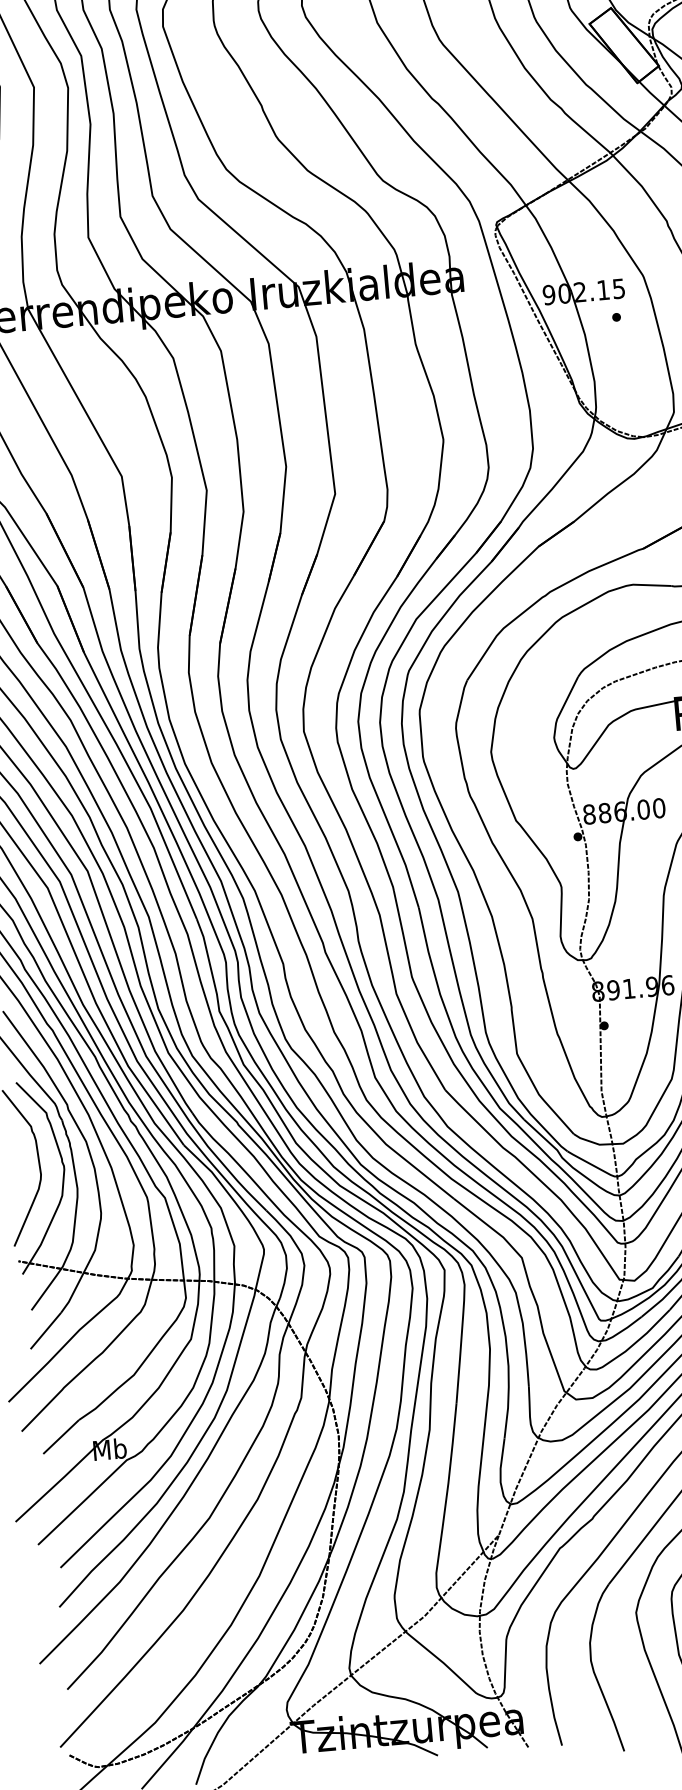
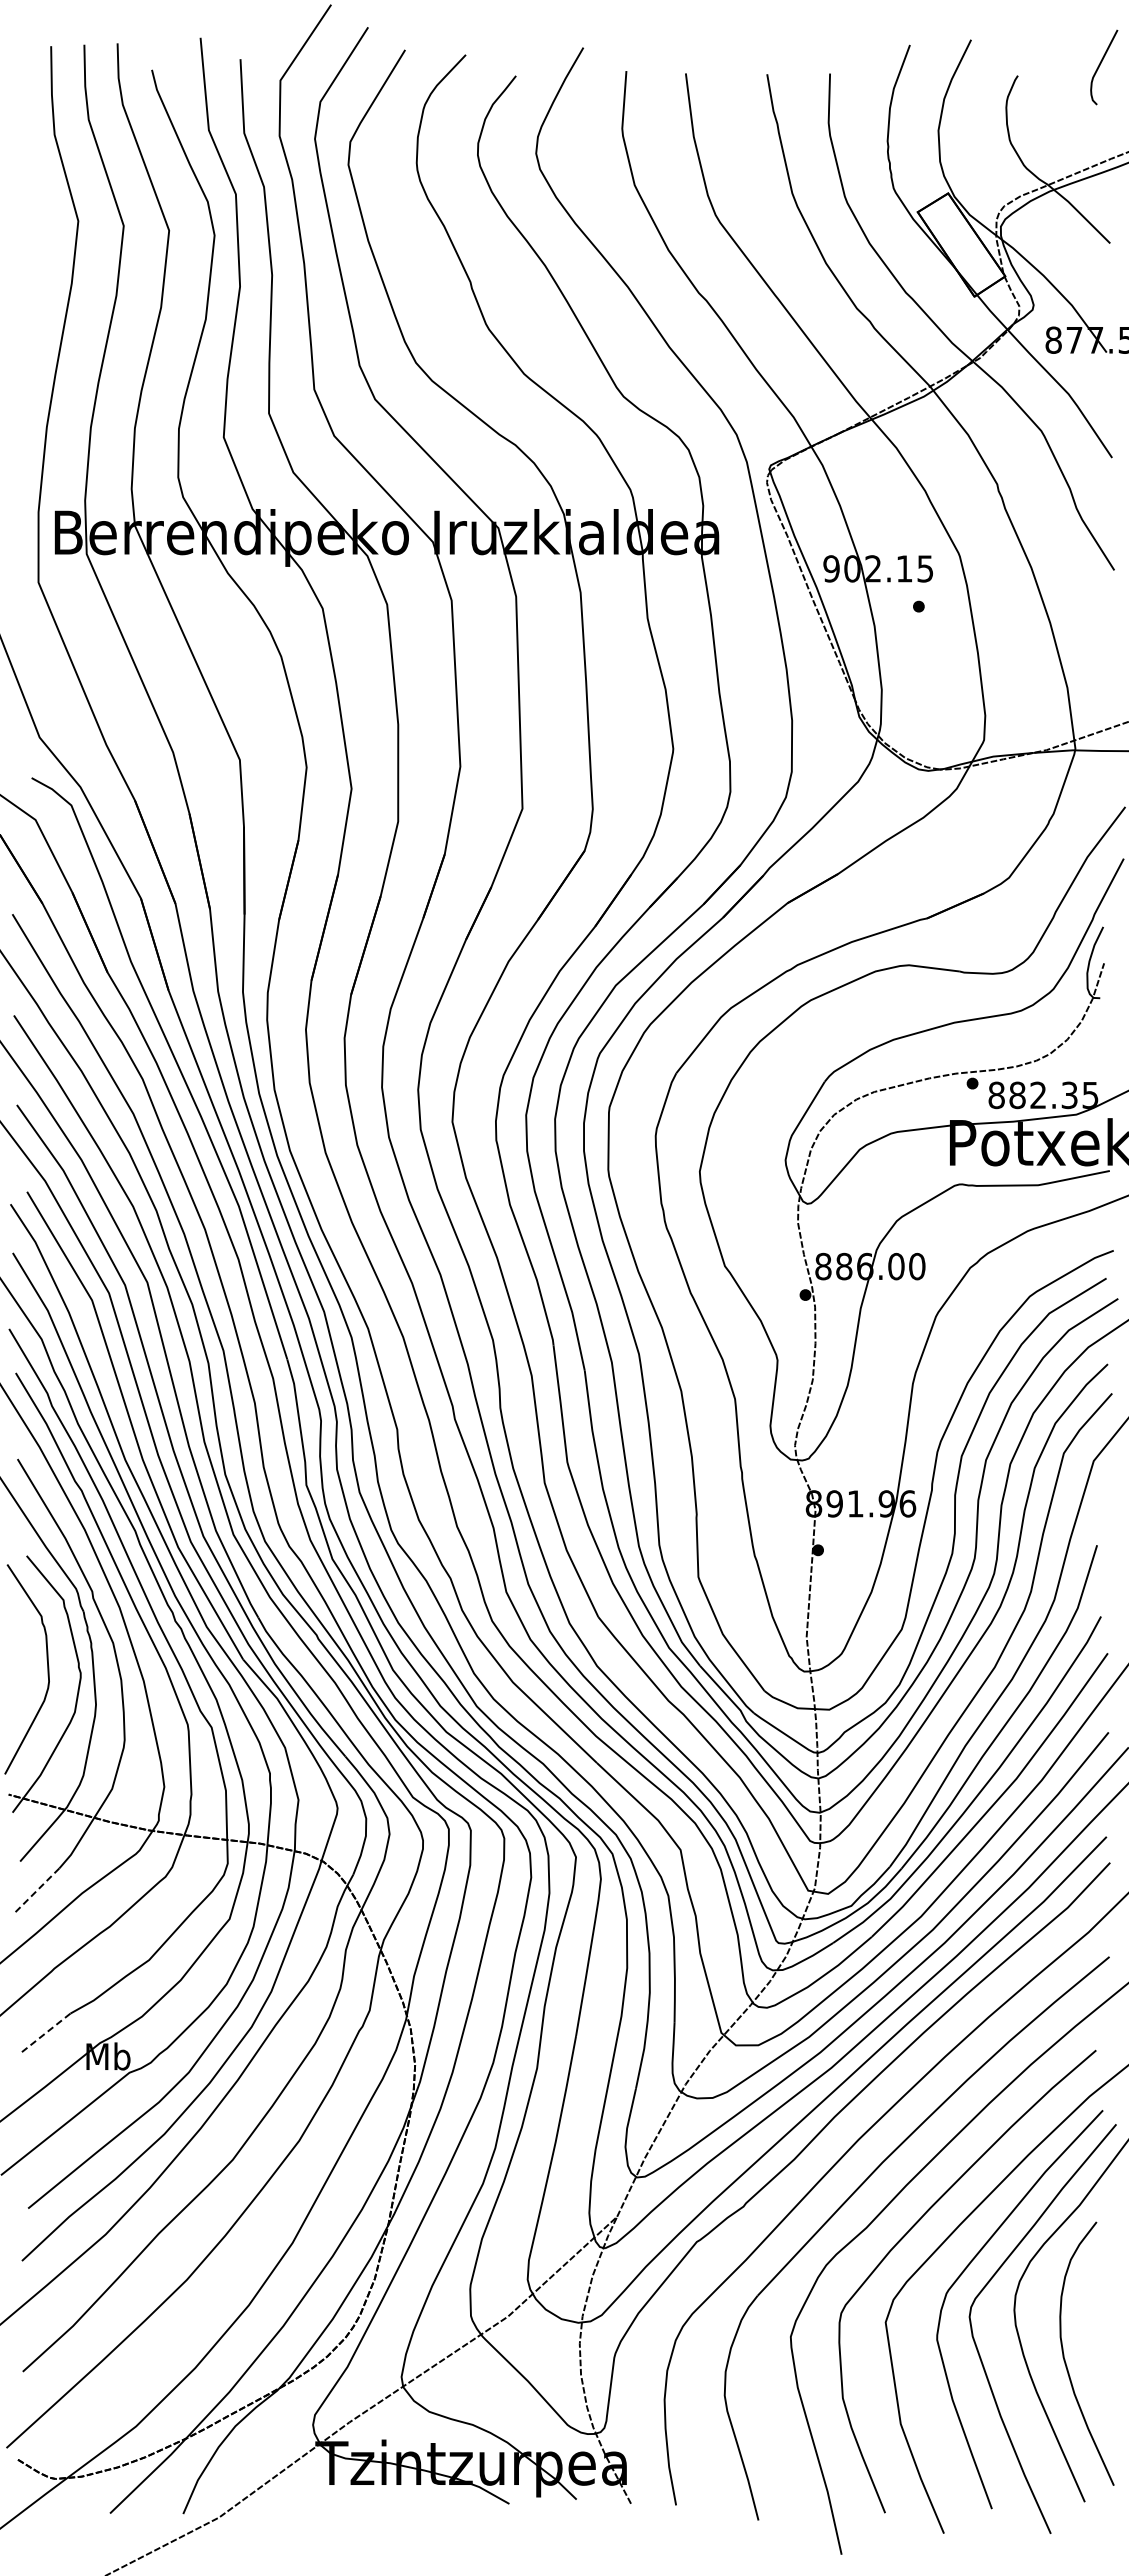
line: (45, 1330) -> (36, 1890), solid -> dashed
line: (61, 1437) -> (44, 2034), solid -> dashed

